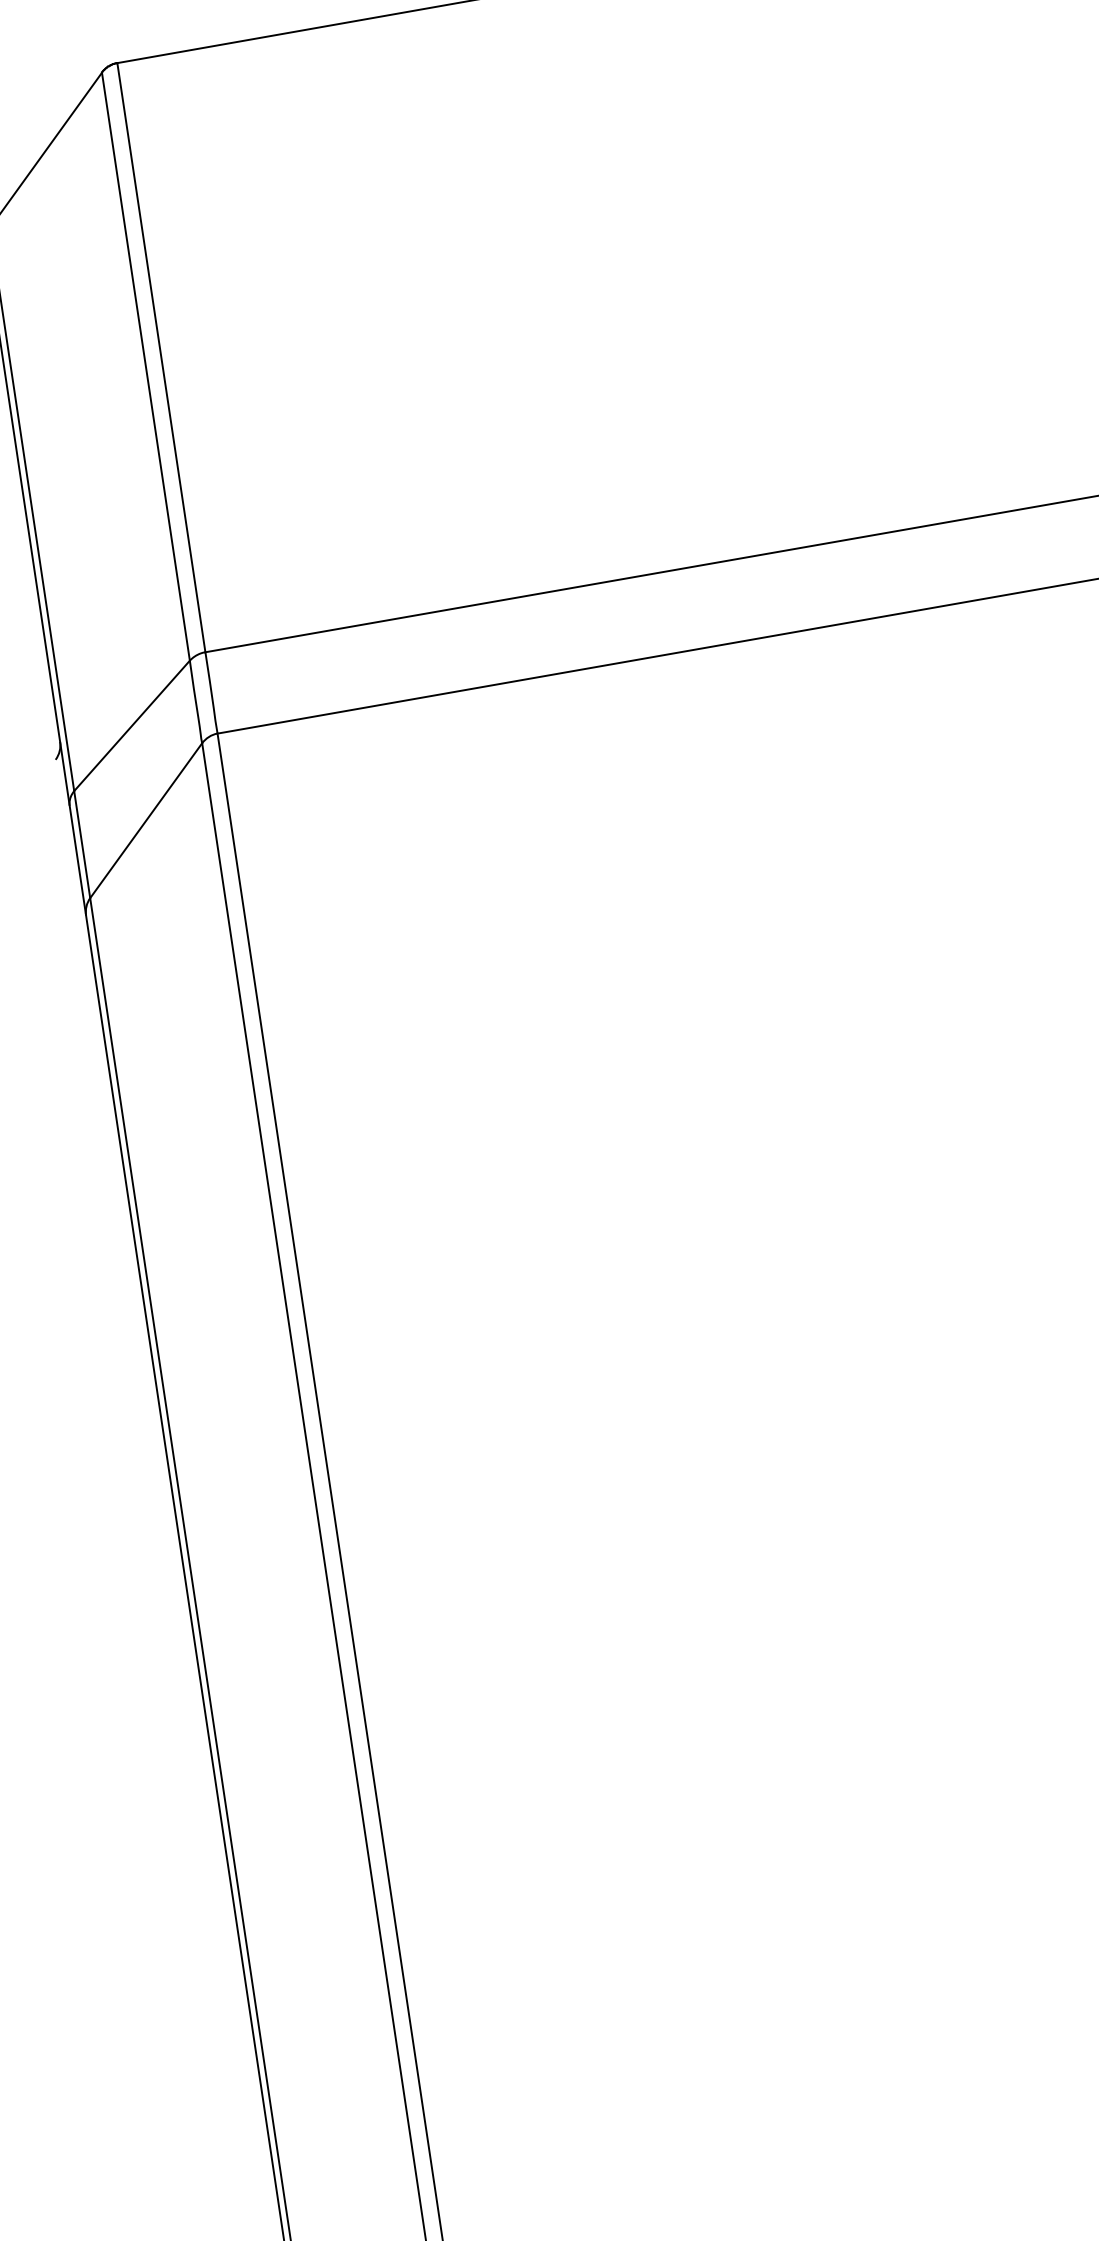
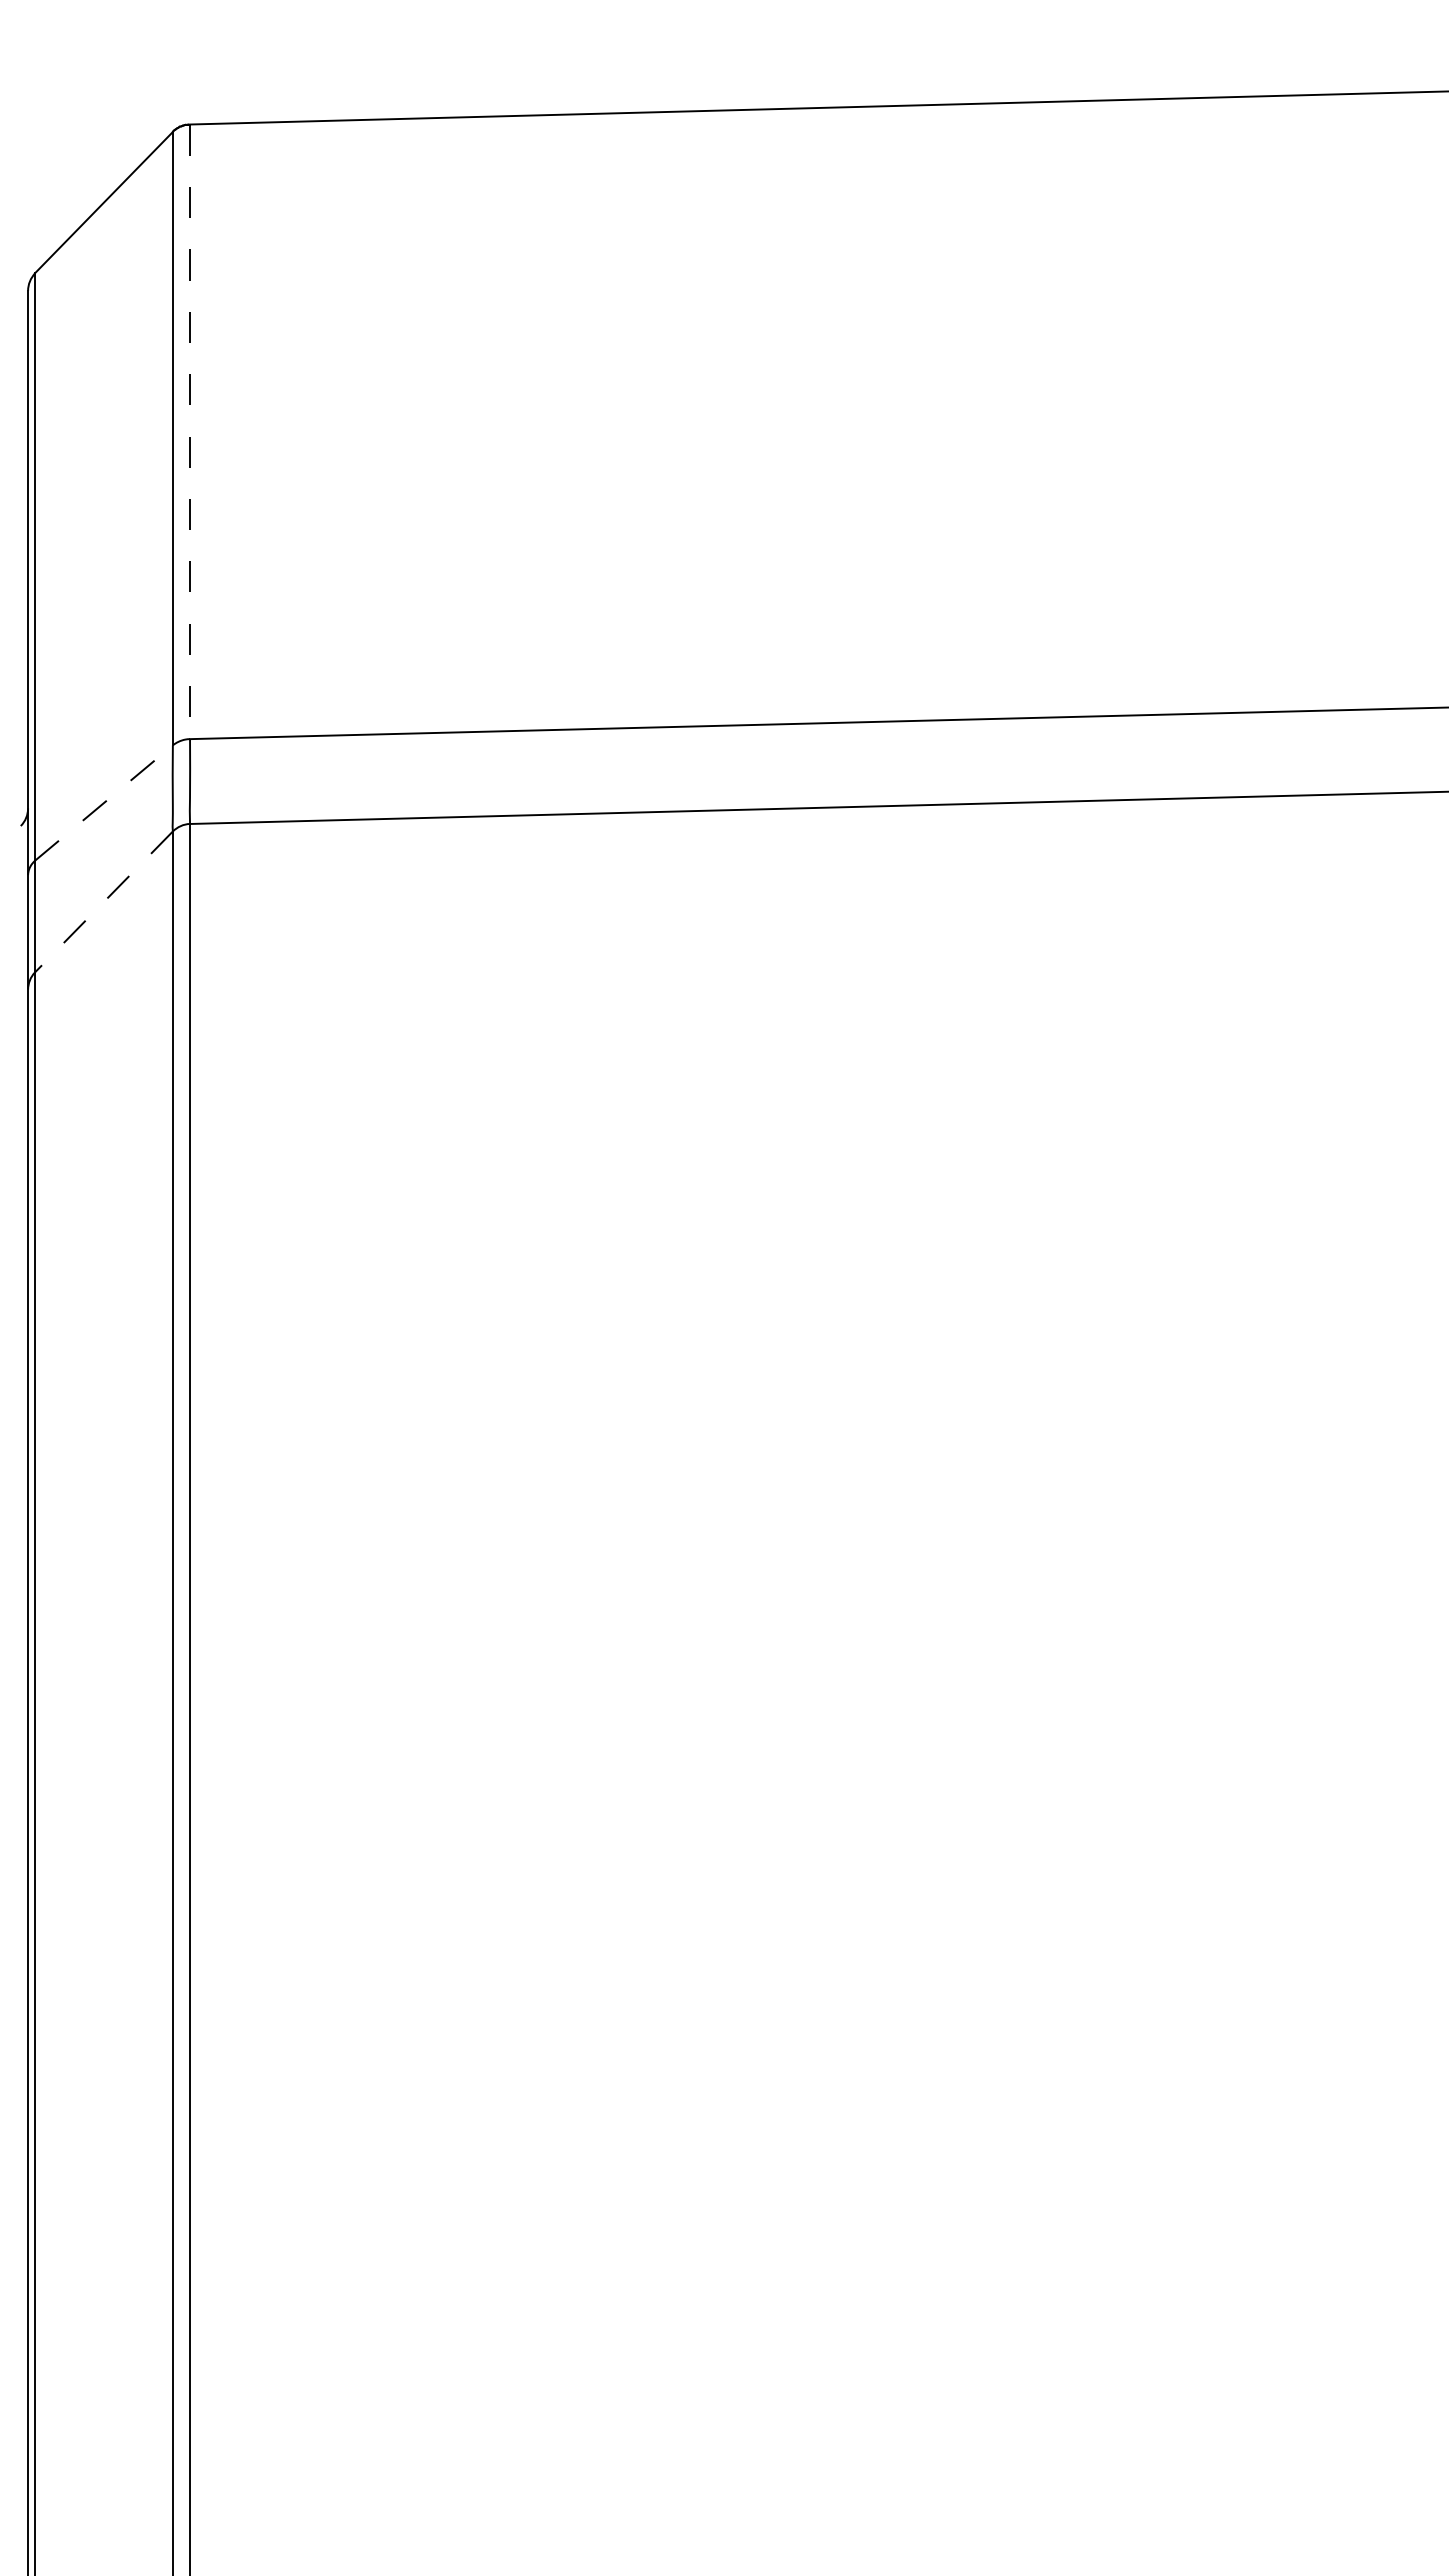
line: (161, 358) -> (190, 432), solid -> dashed
line: (131, 726) -> (103, 803), solid -> dashed
line: (145, 820) -> (103, 901), solid -> dashed

